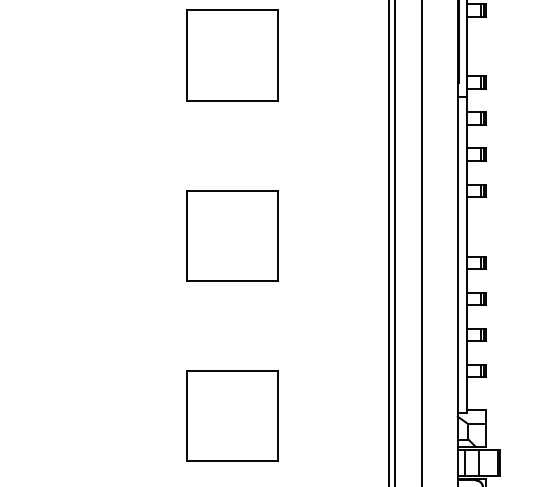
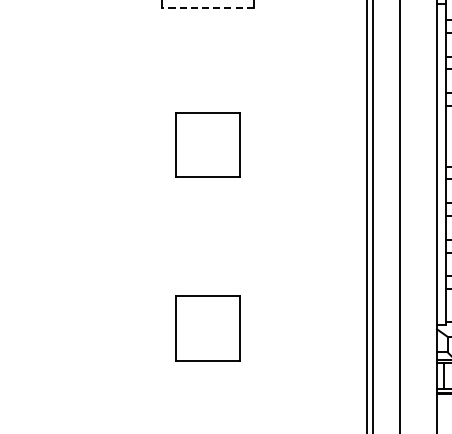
line: (232, 100) -> (207, 7), solid -> dashed
part: (232, 235) -> (207, 145), size x0.7
part: (232, 415) -> (207, 328), size x0.7

